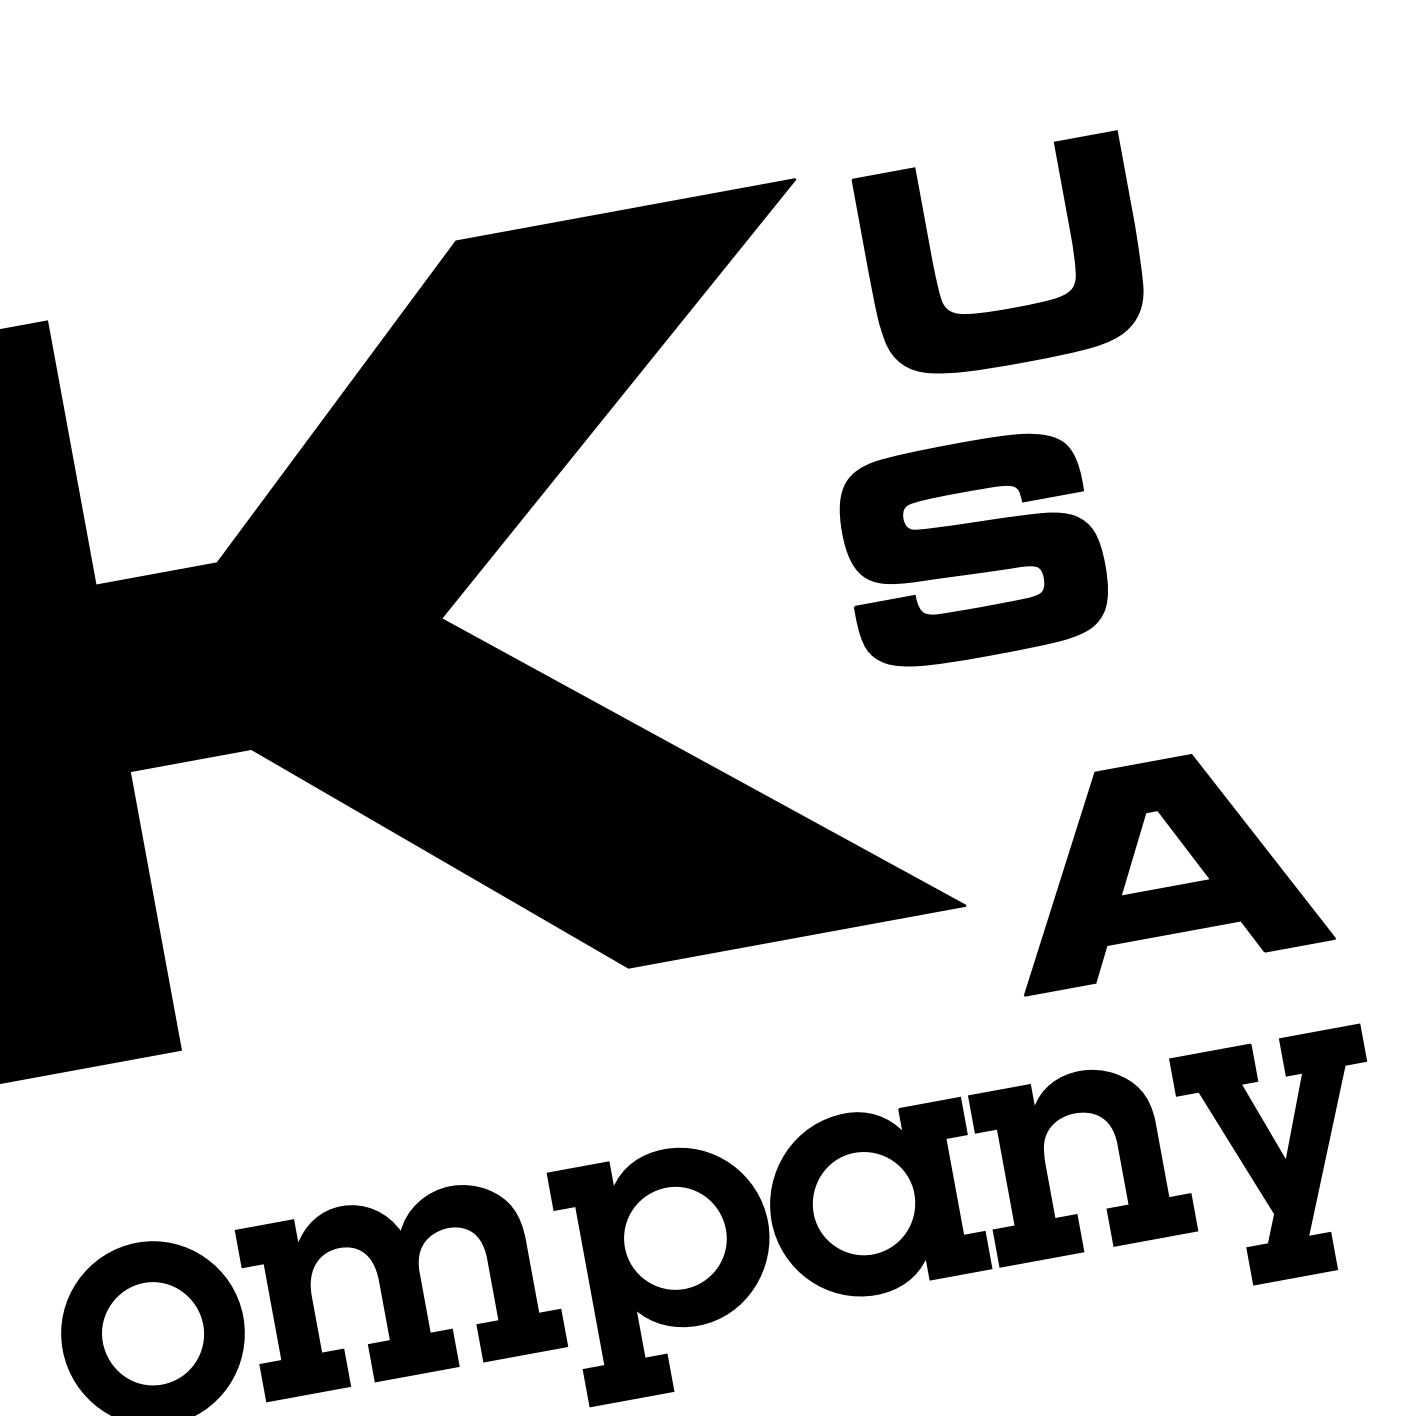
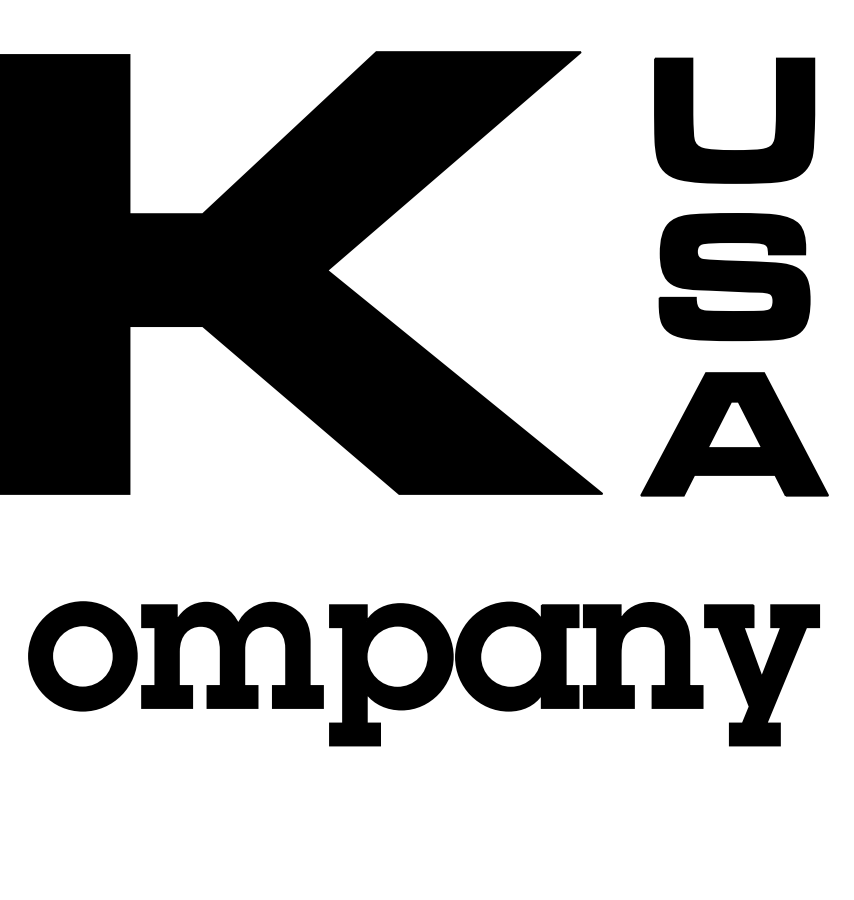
part: (1012, 308) -> (734, 150), moved
part: (972, 550) -> (734, 277), moved
part: (1161, 865) -> (734, 434), moved

